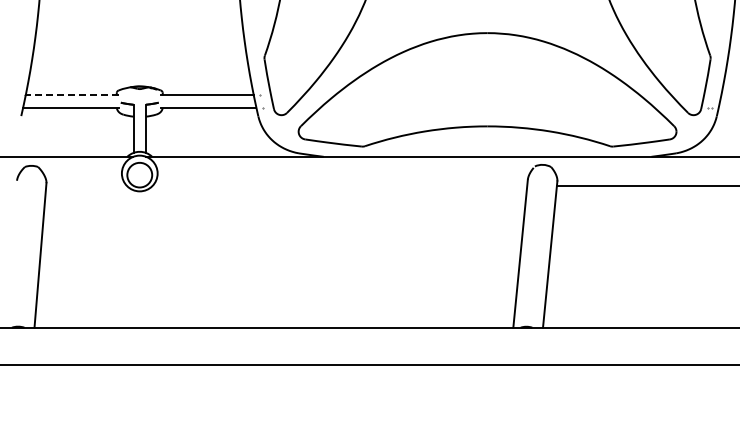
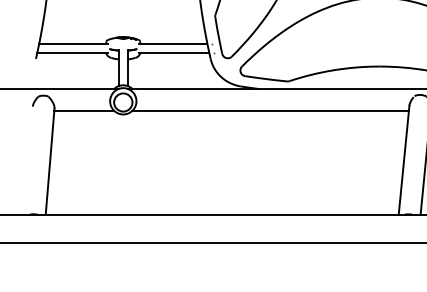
line: (71, 95) -> (72, 43), dashed -> solid
line: (86, 186) -> (84, 110), added
line: (339, 186) -> (270, 110), added

